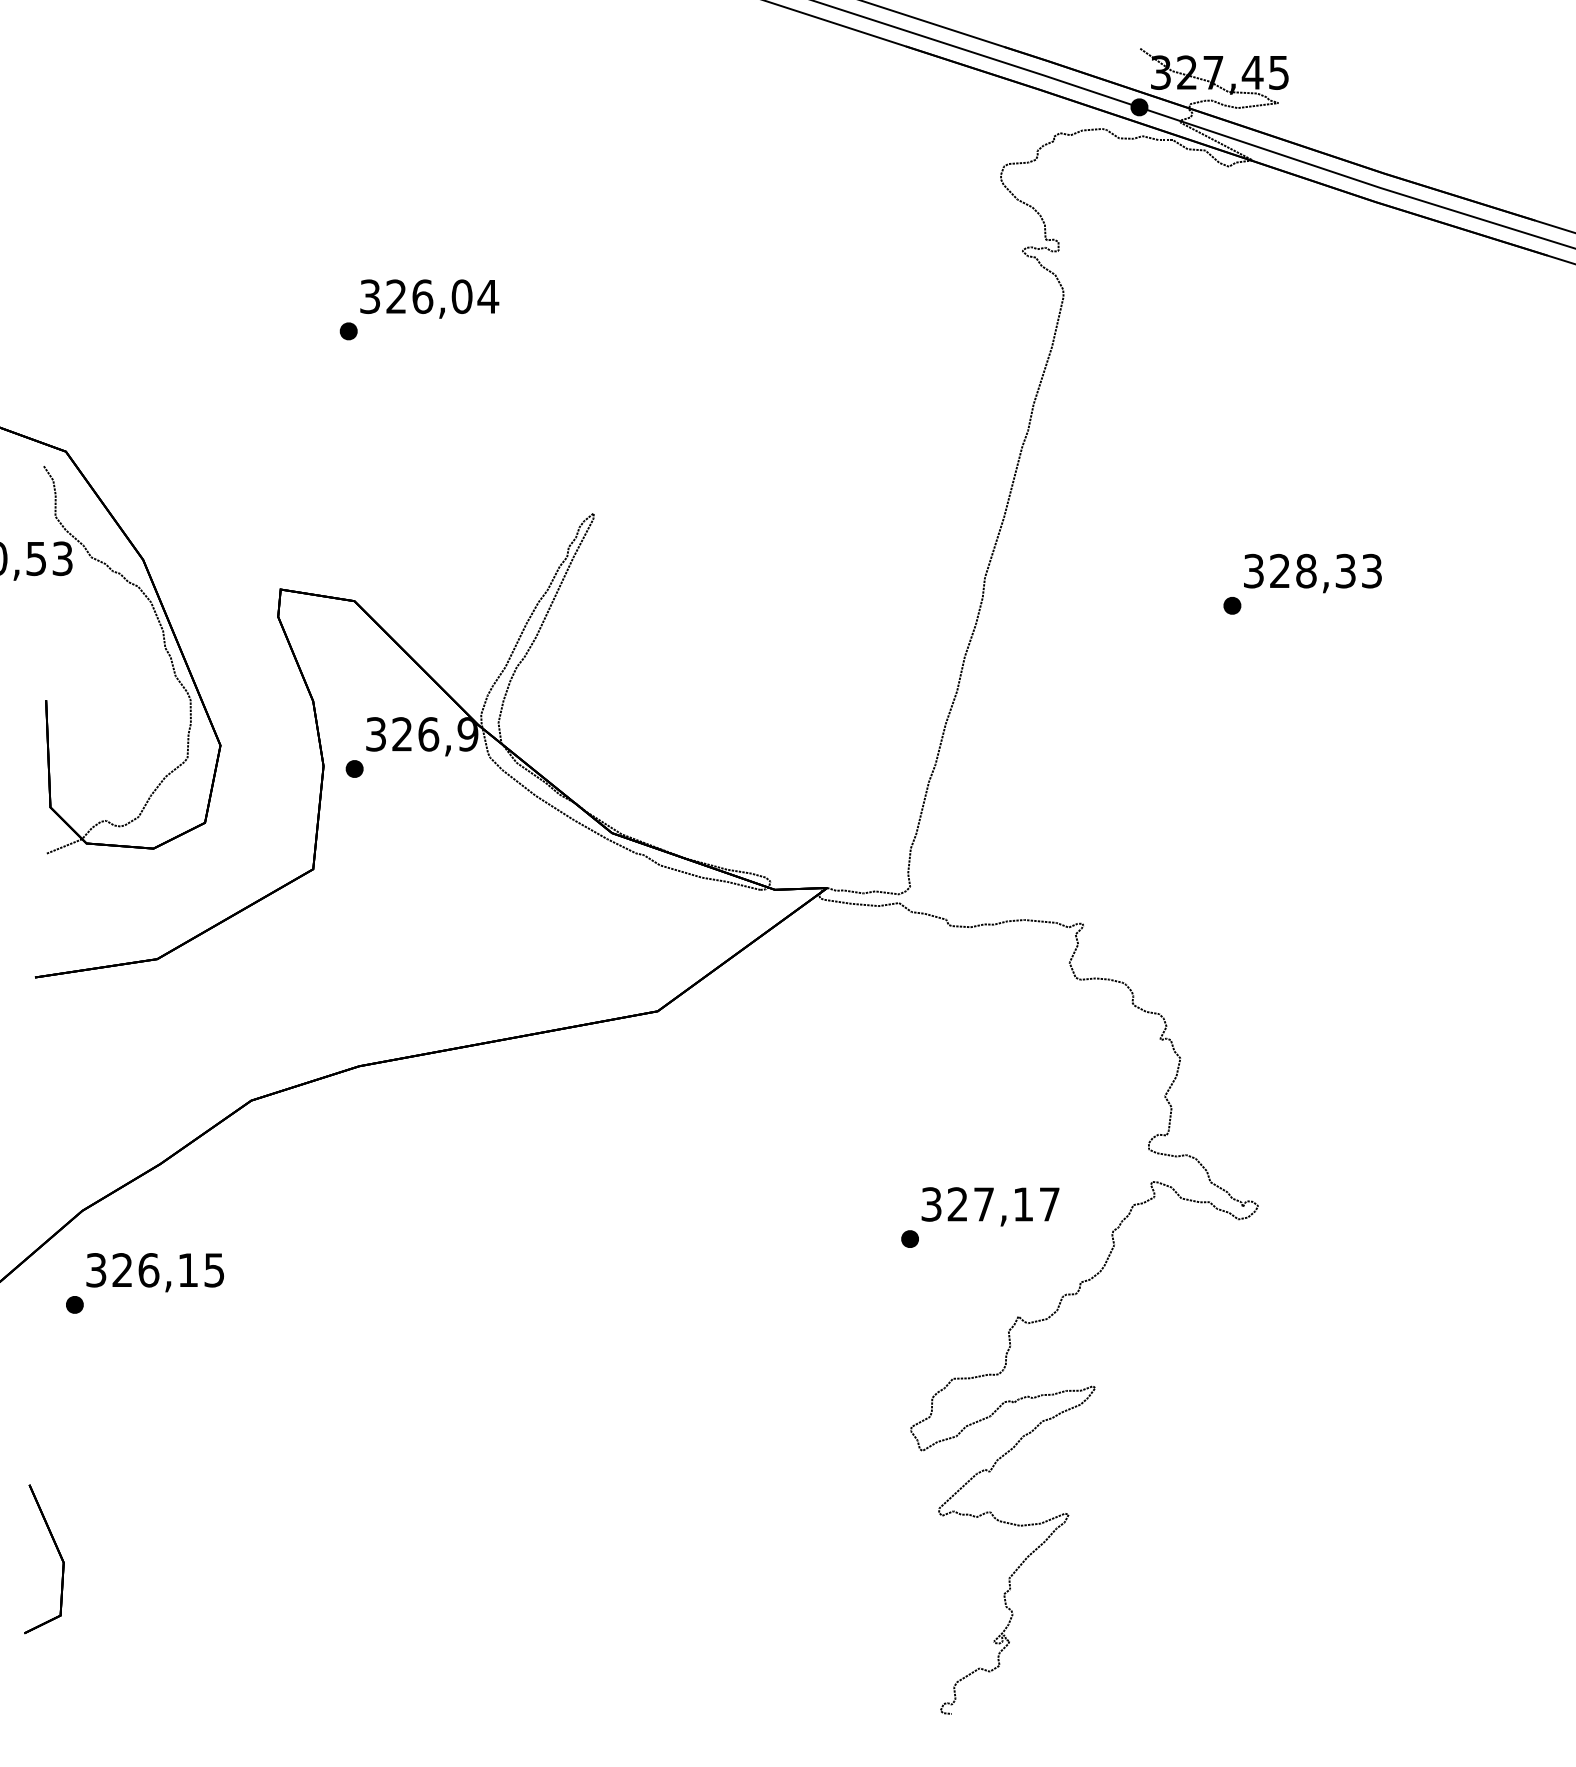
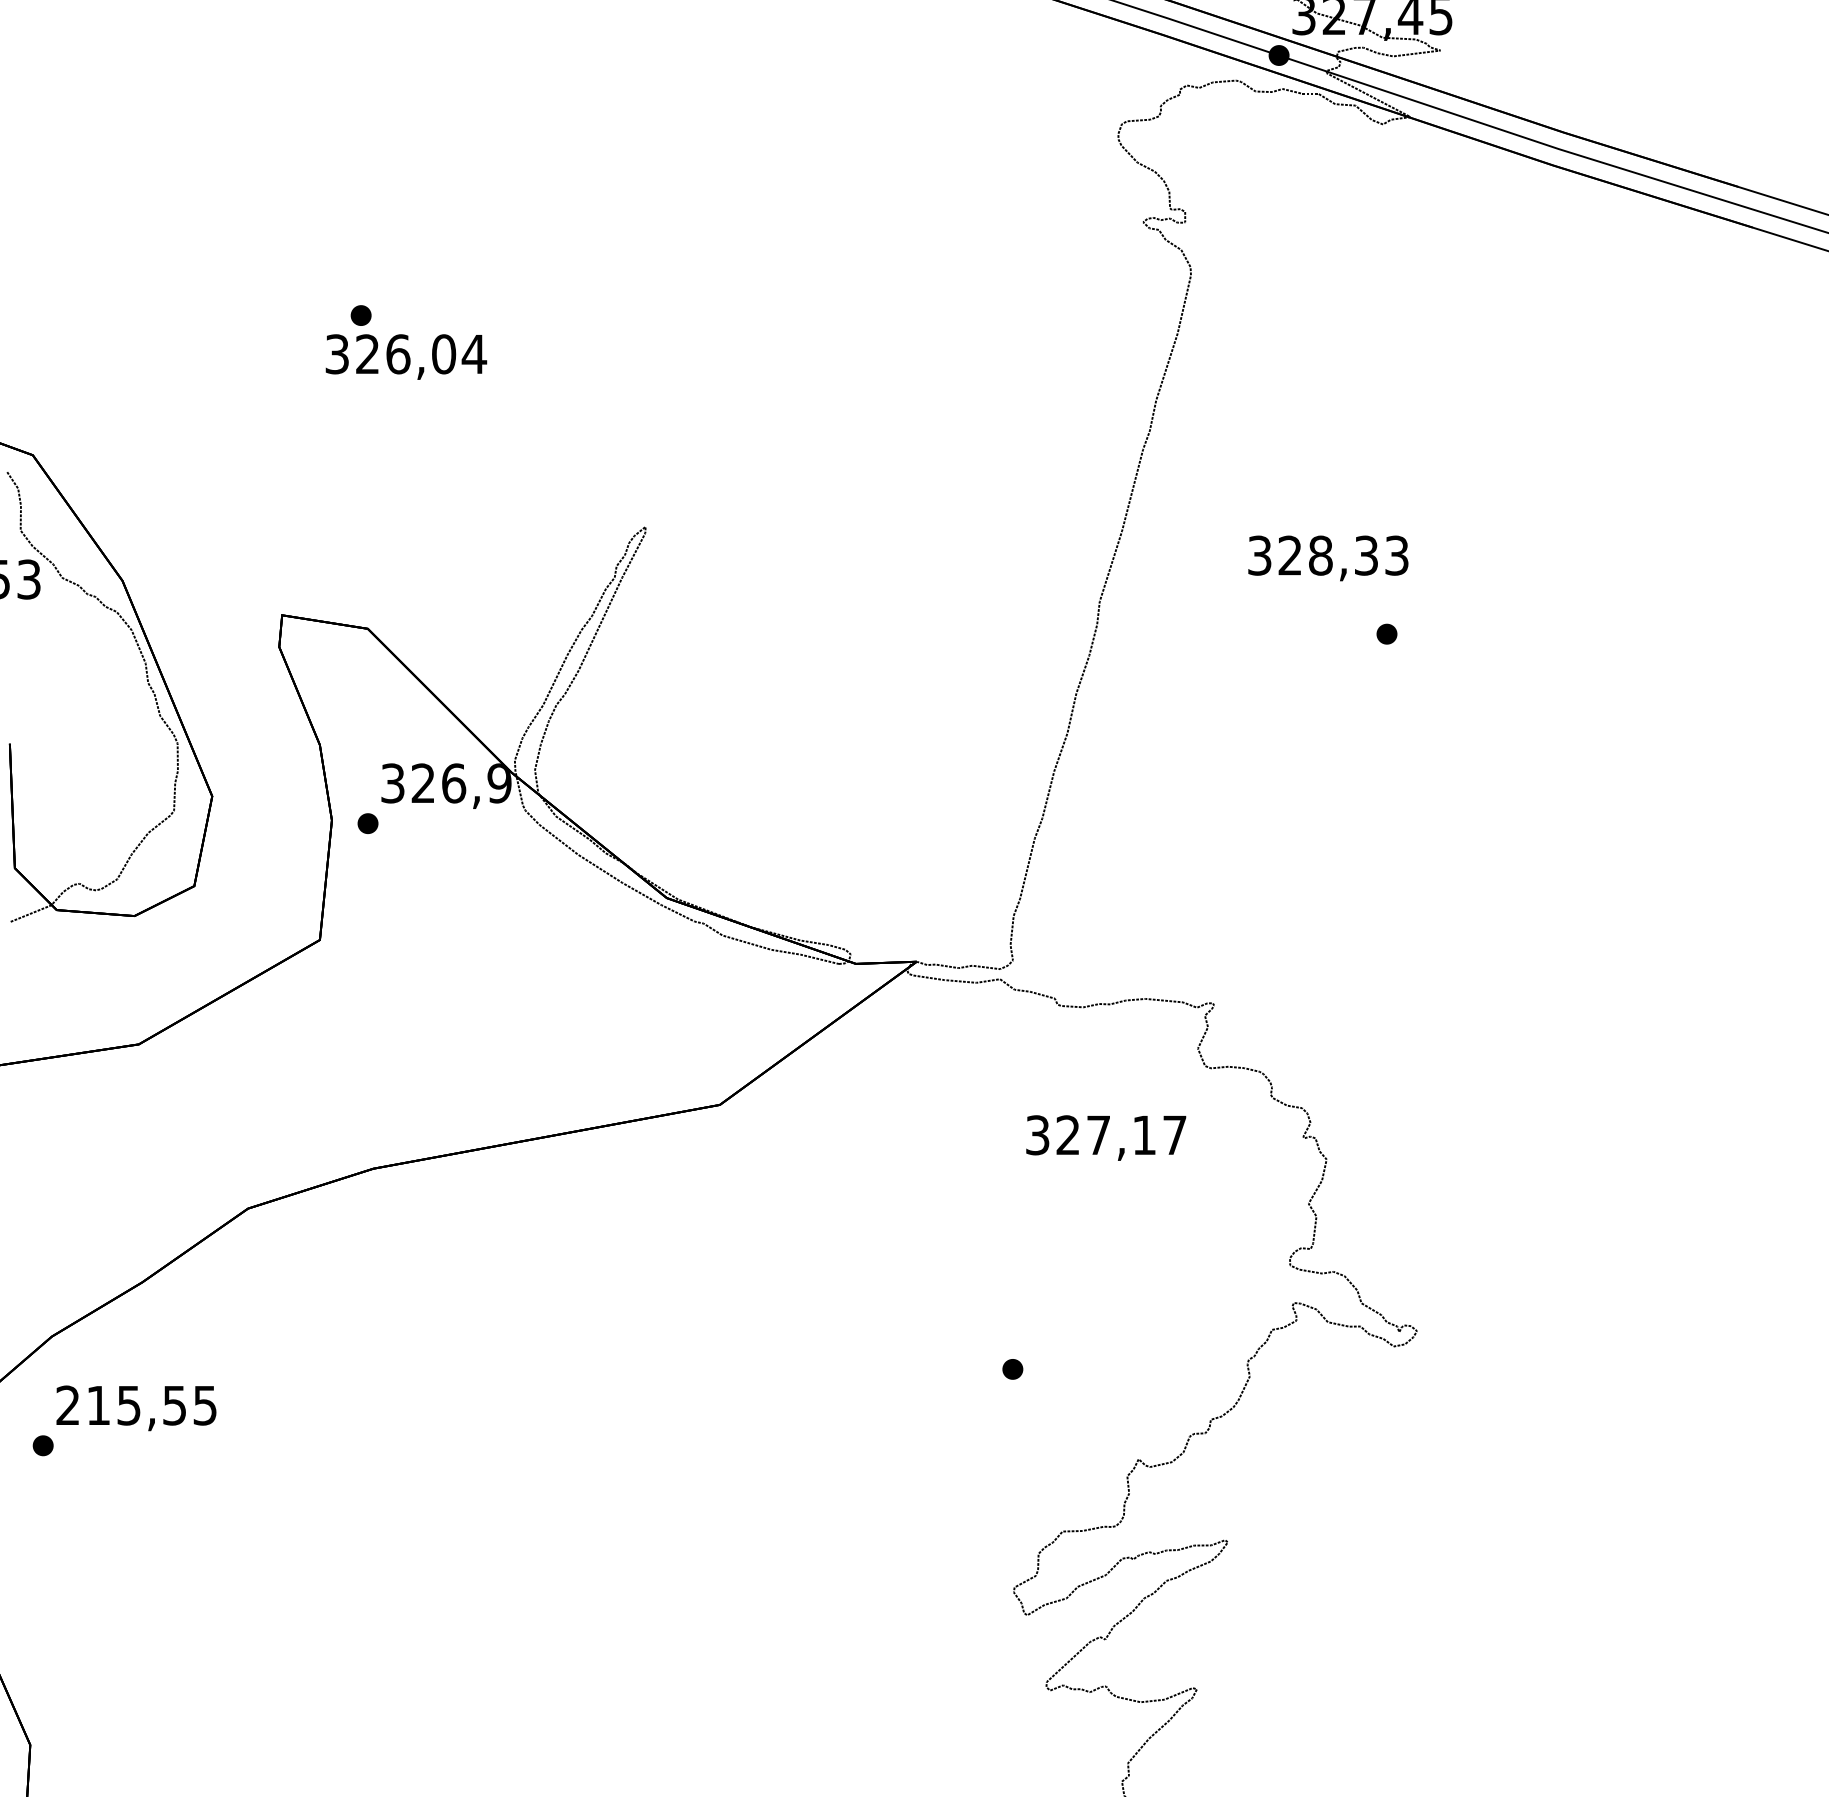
text: (429, 298) -> (406, 356), moved
text: (1312, 573) -> (1327, 558), moved
text: (990, 1206) -> (1106, 1137), moved
text: (141, 1270) -> (120, 1405), 326,15 -> 215,55

